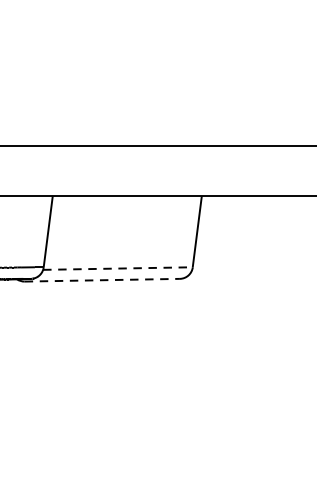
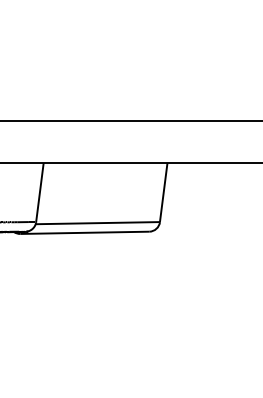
line: (118, 268) -> (98, 223), dashed -> solid
line: (103, 279) -> (85, 232), dashed -> solid

